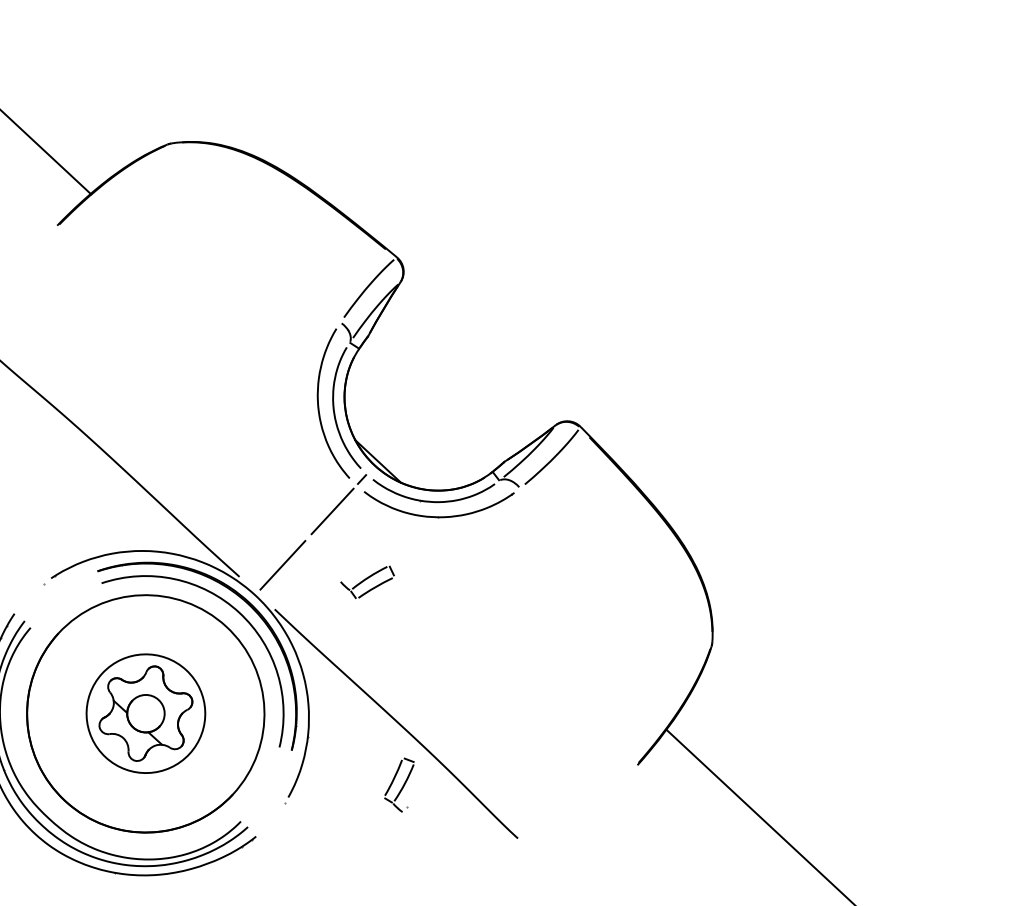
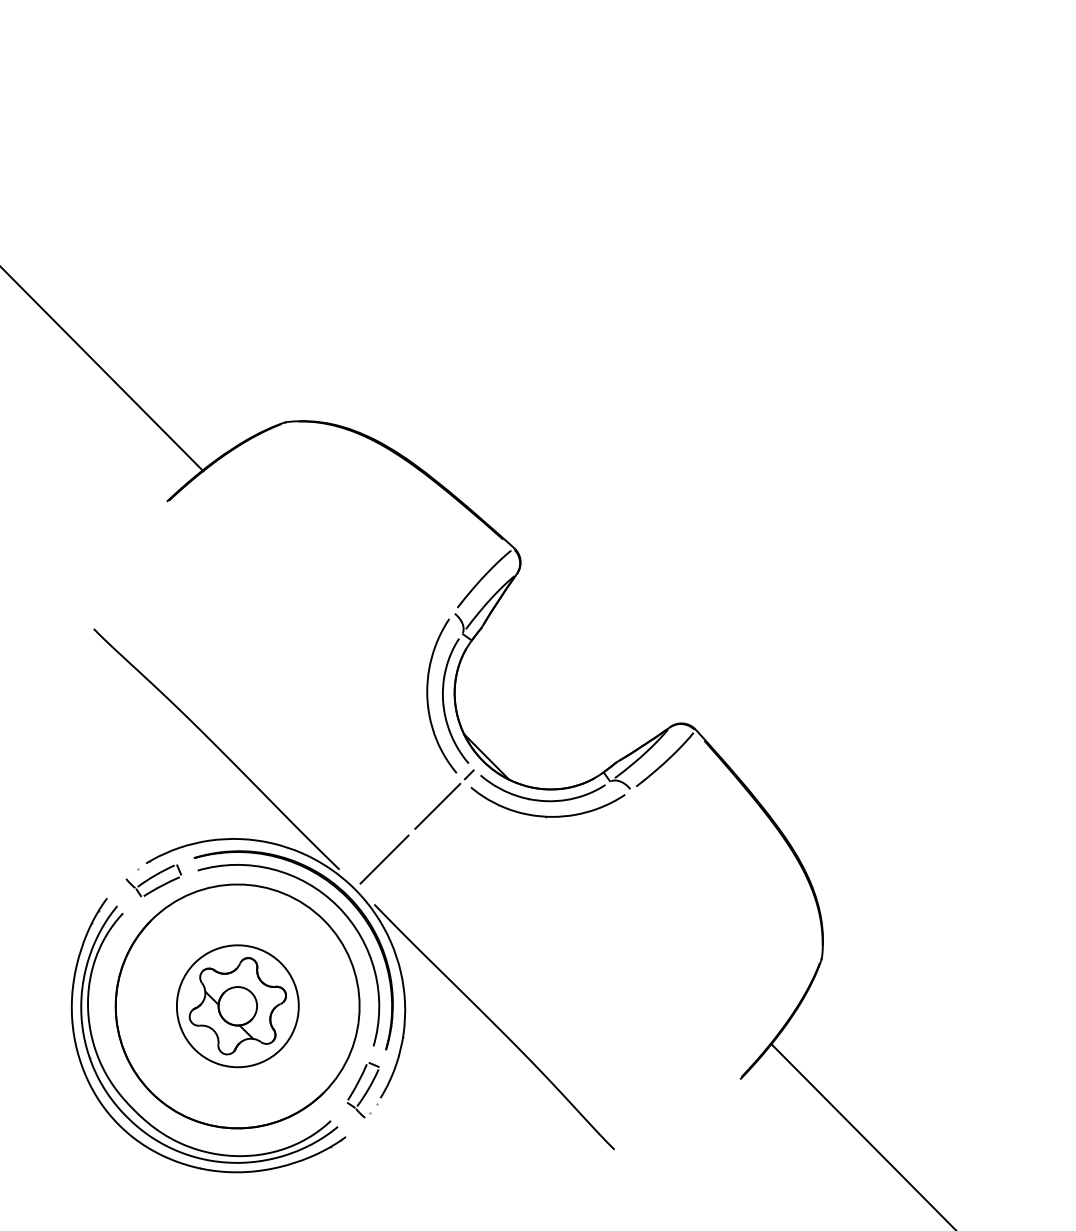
part: (367, 582) -> (153, 880), moved
part: (398, 785) -> (362, 1090), moved

